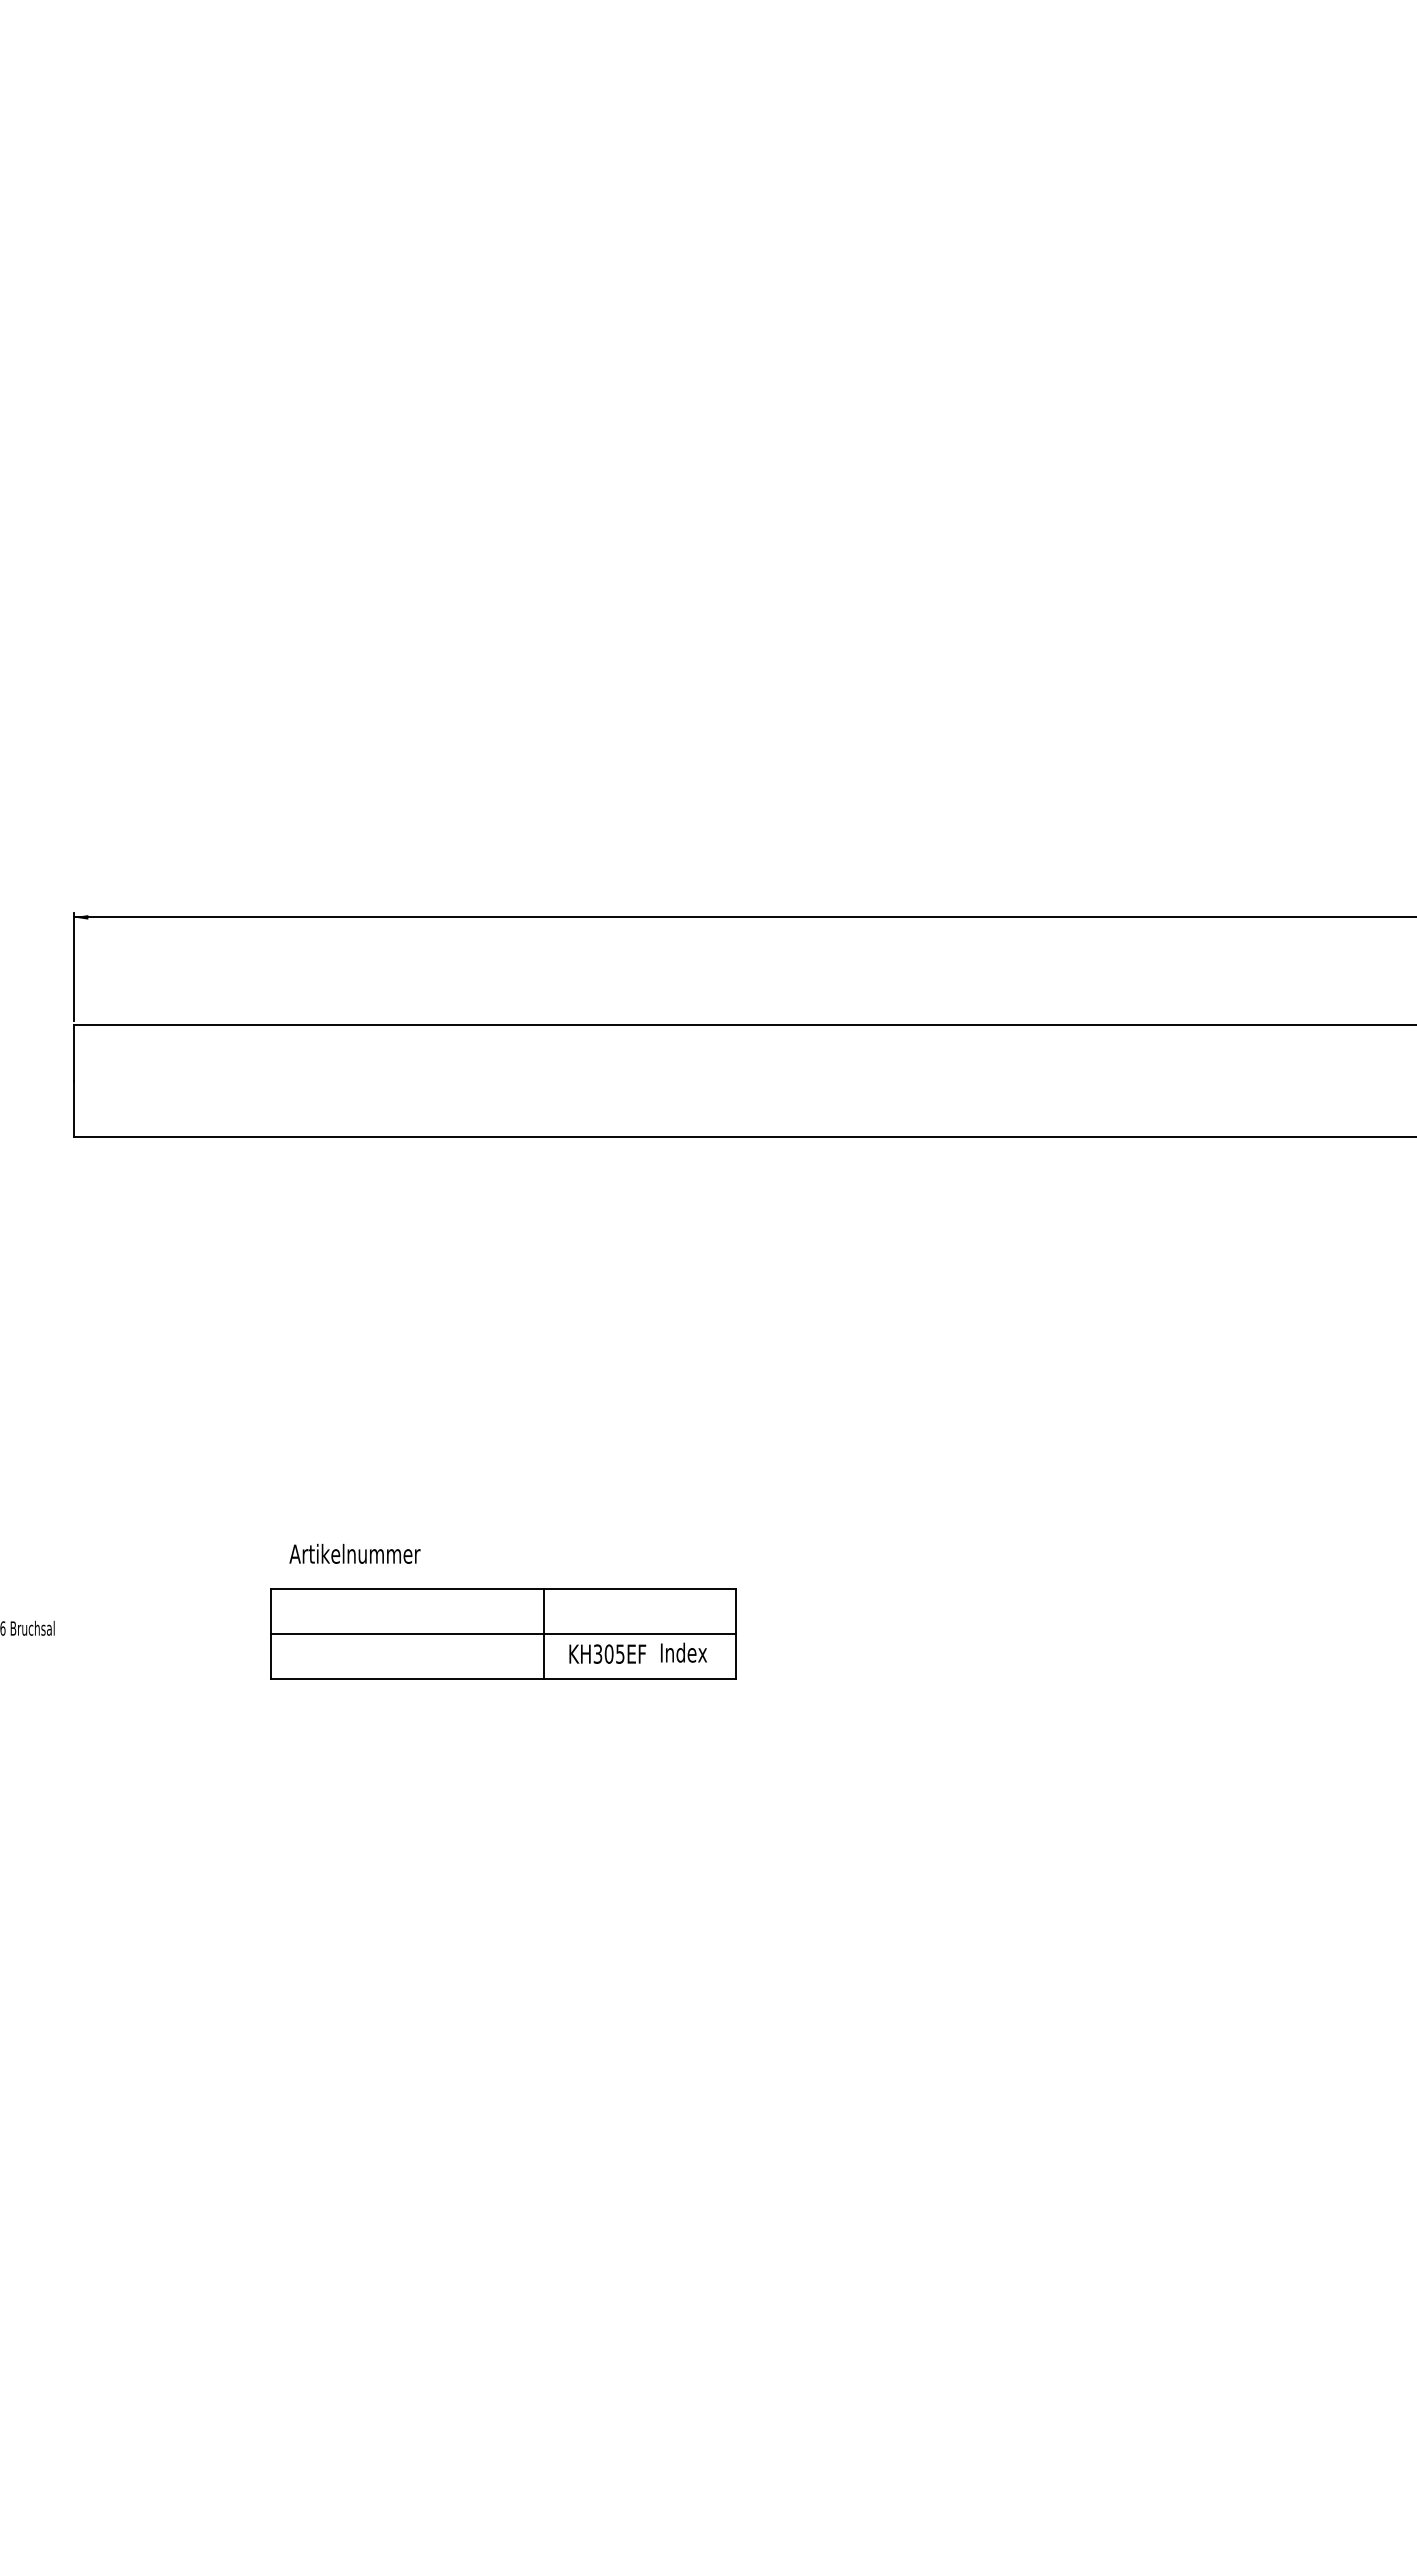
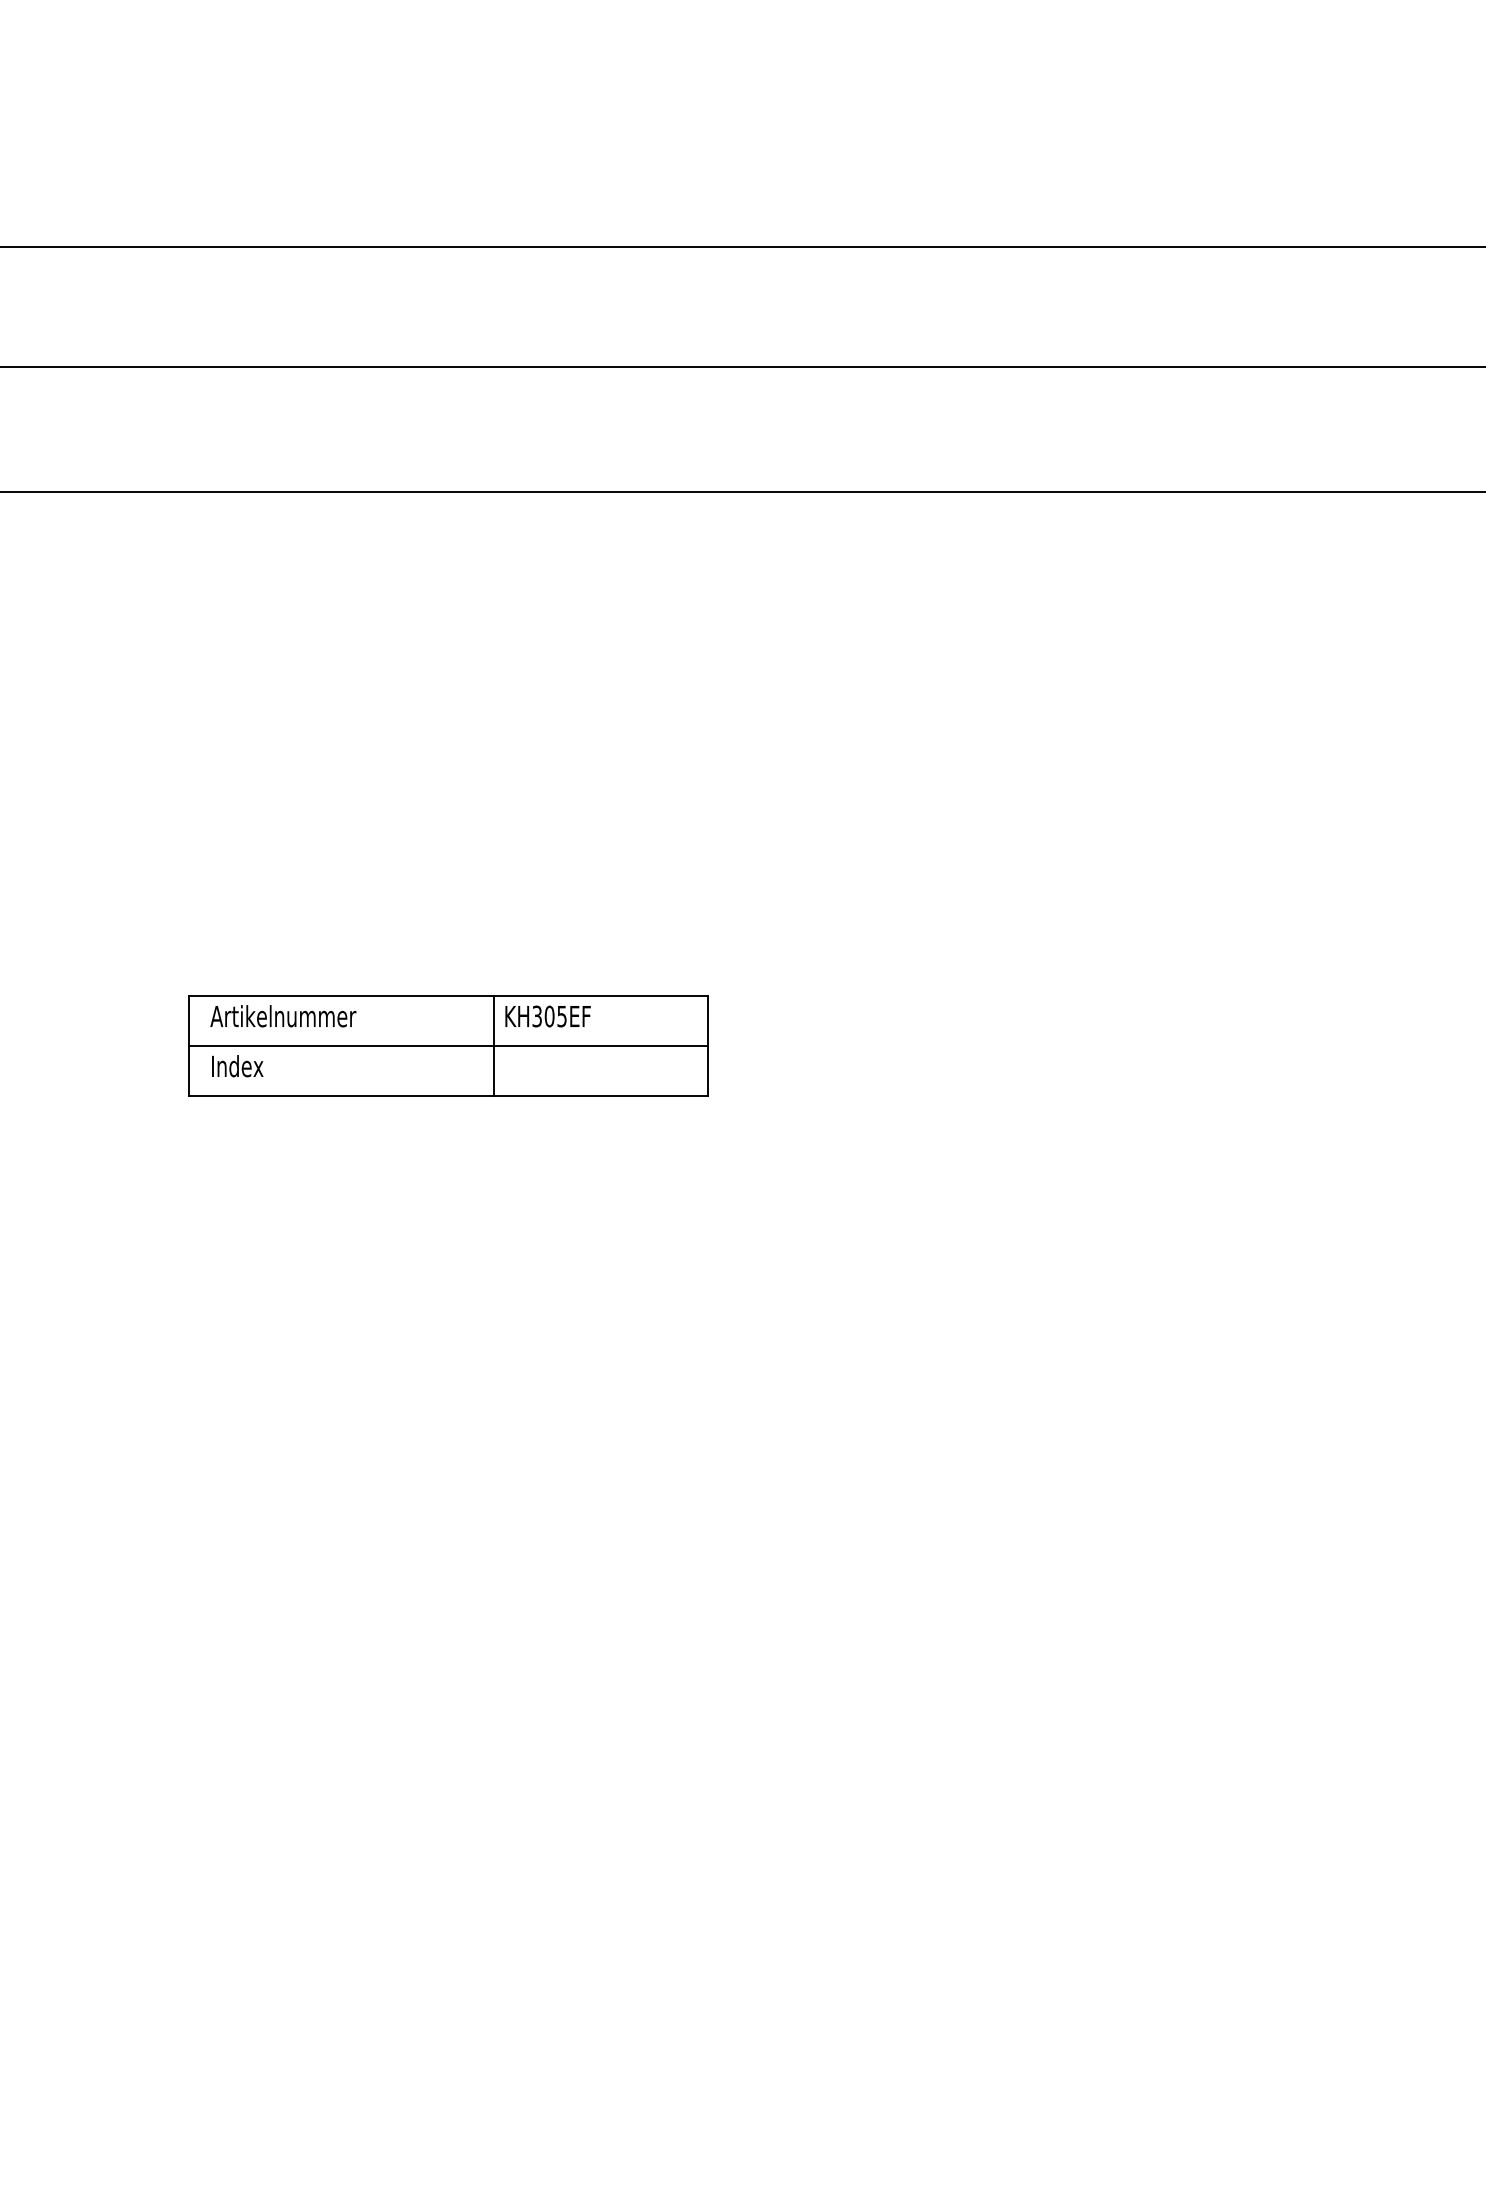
text: (354, 1553) -> (282, 1015), moved
text: (683, 1652) -> (237, 1065), moved
text: (607, 1653) -> (547, 1015), moved

